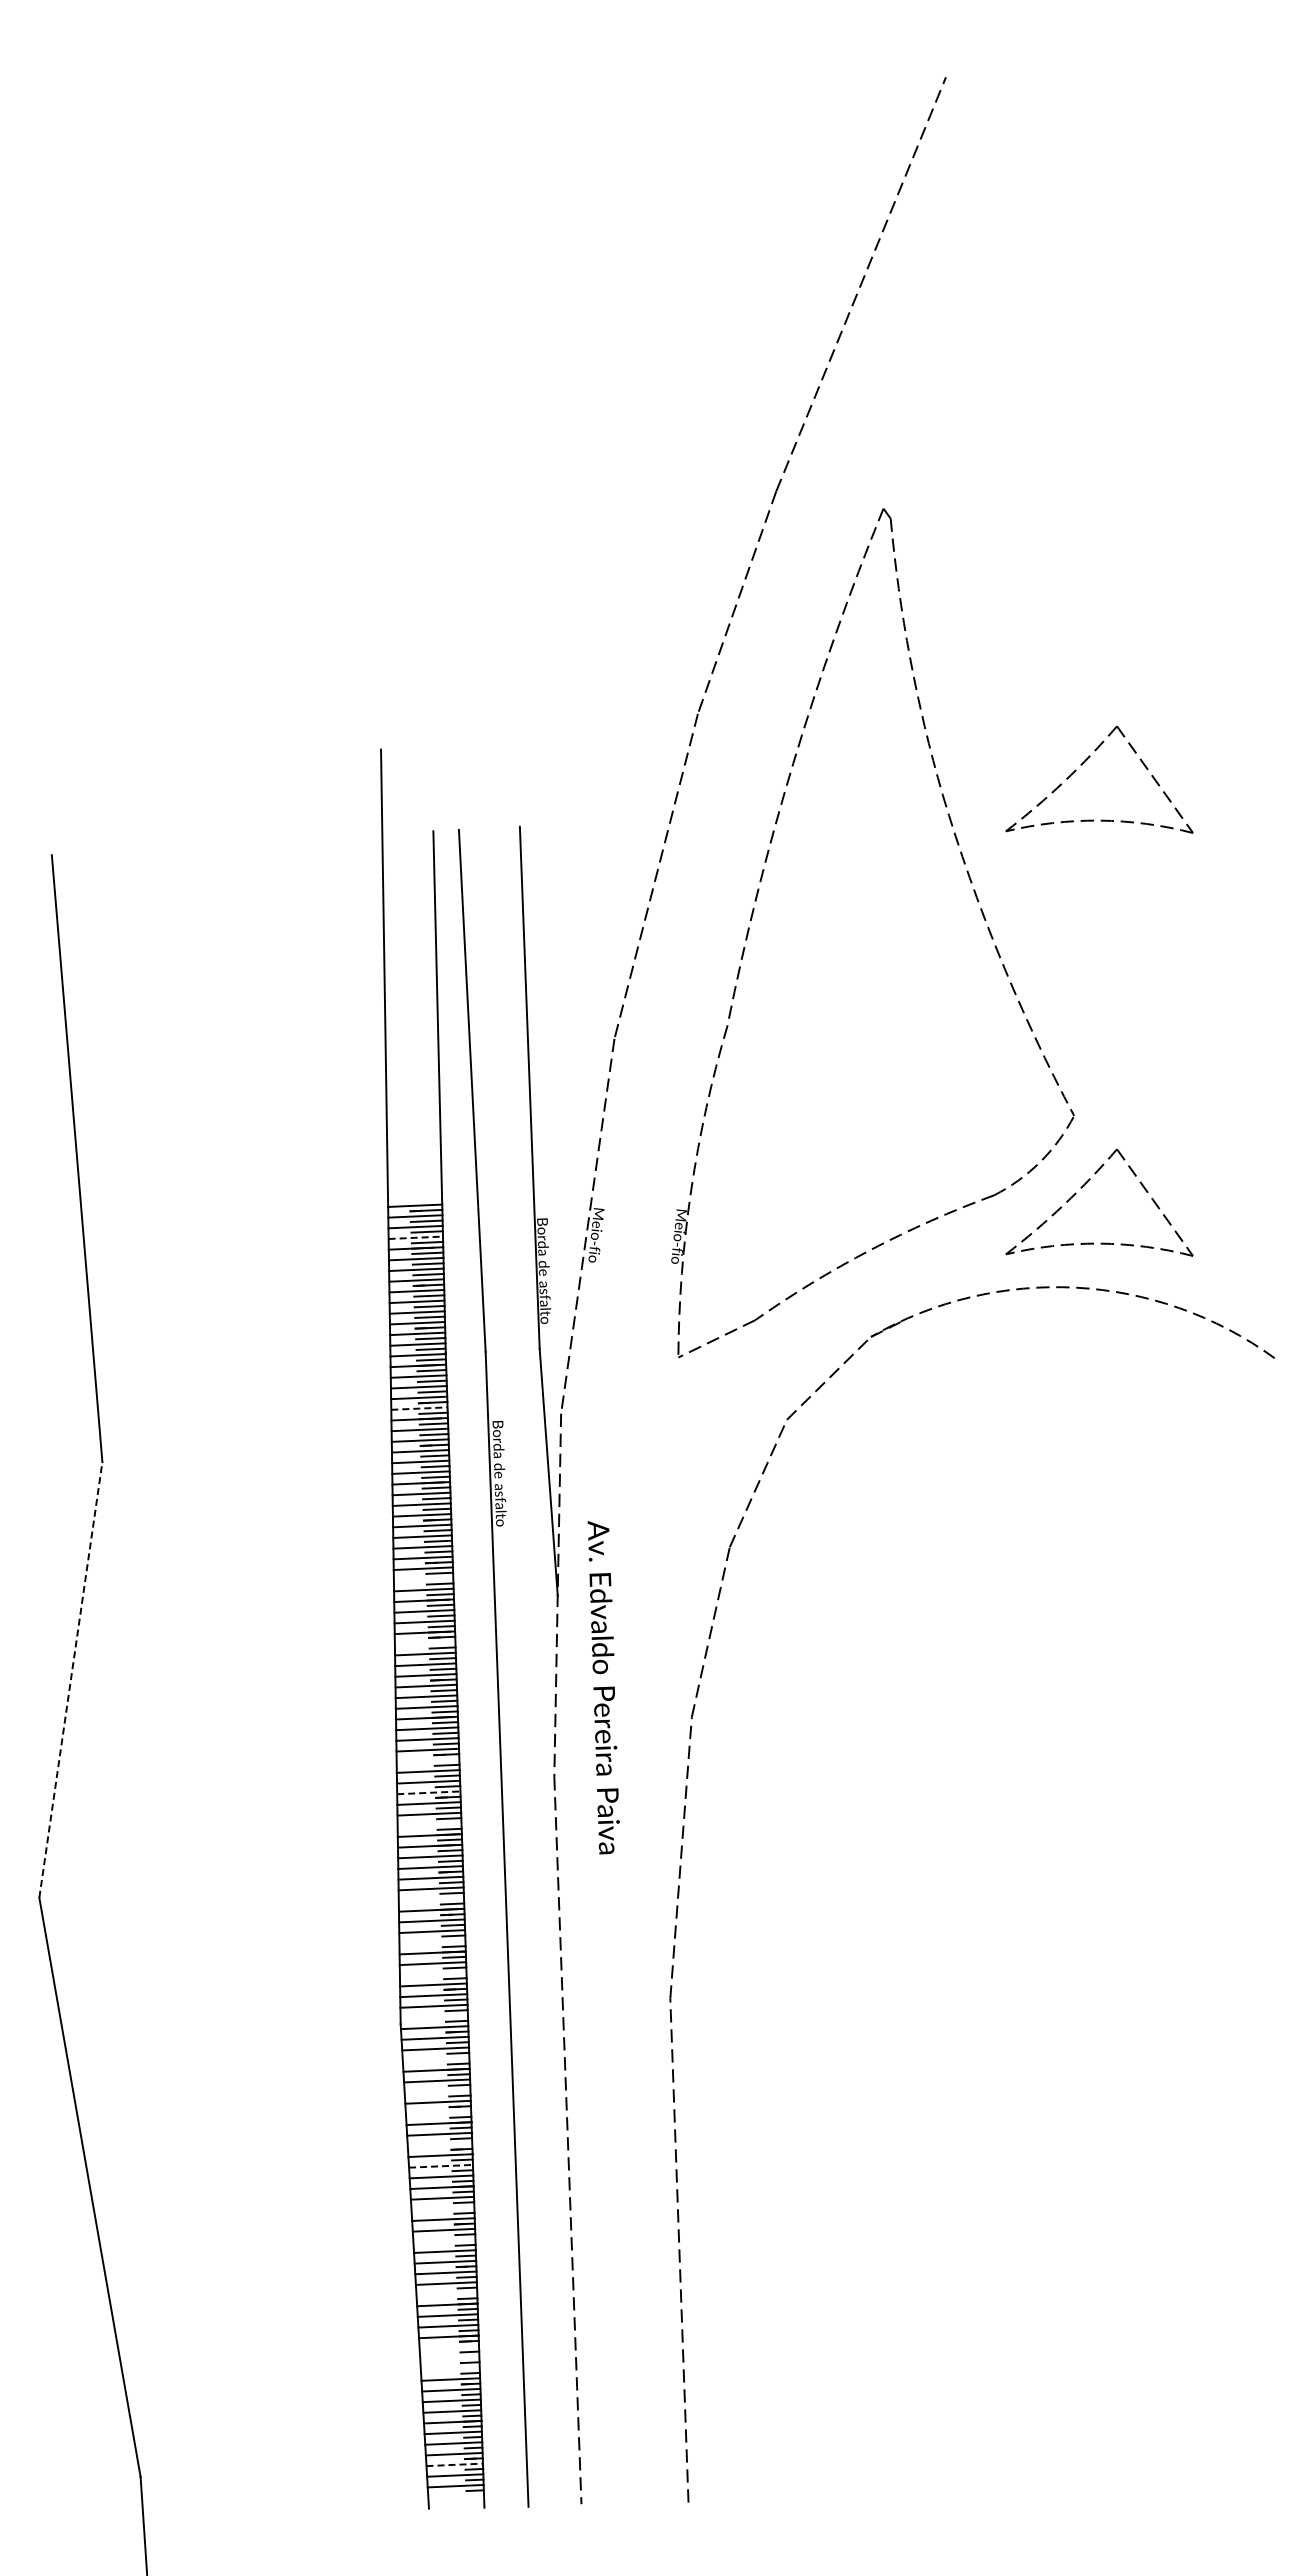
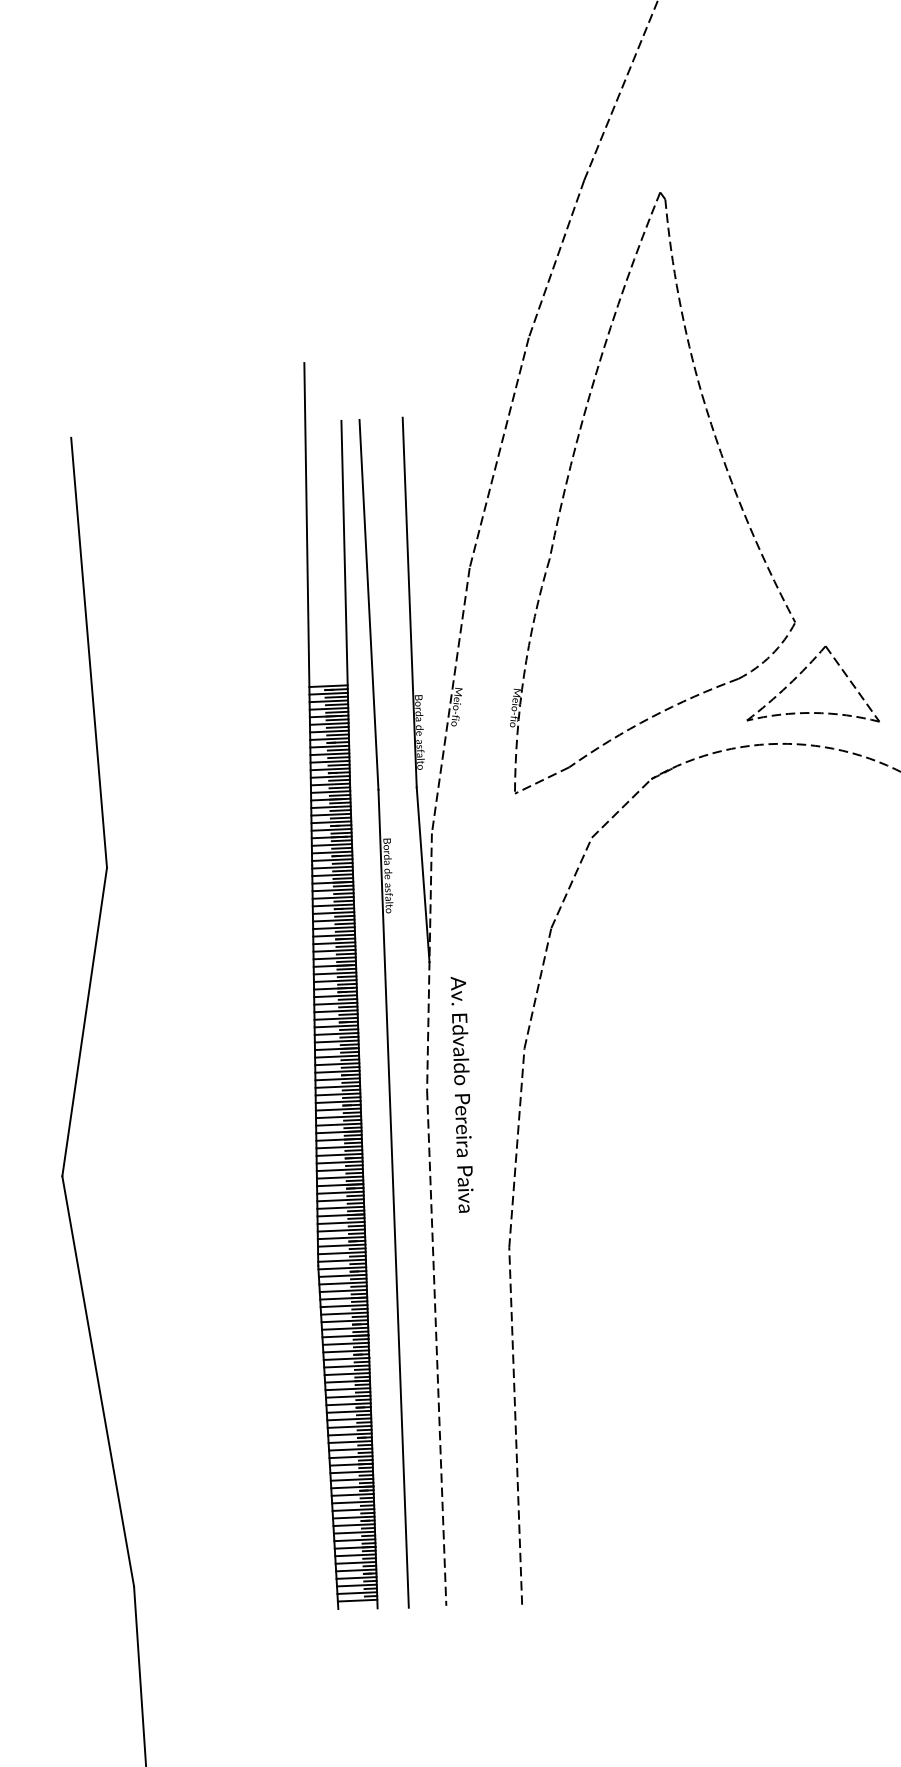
part: (1084, 763) -> (802, 372), removed
line: (416, 1237) -> (329, 708), dashed -> solid
line: (419, 1408) -> (331, 829), dashed -> solid
line: (423, 1579) -> (334, 950), added
line: (424, 1643) -> (335, 996), added
line: (70, 1679) -> (84, 1021), dashed -> solid
text: (603, 1687) -> (461, 1094), moved
line: (427, 1760) -> (337, 1079), added
line: (428, 1792) -> (337, 1101), dashed -> solid
line: (429, 1824) -> (338, 1124), added
line: (431, 1899) -> (340, 1177), added
line: (432, 1941) -> (340, 1207), added
line: (432, 1973) -> (340, 1229), added
line: (433, 2016) -> (341, 1260), added
line: (435, 2059) -> (342, 1290), added
line: (437, 2091) -> (344, 1313), added
line: (438, 2112) -> (345, 1328), added
line: (439, 2144) -> (345, 1351), added
line: (441, 2166) -> (347, 1366), dashed -> solid
line: (442, 2208) -> (347, 1396), added
line: (444, 2240) -> (349, 1419), added
line: (446, 2293) -> (350, 1456), added
line: (449, 2347) -> (352, 1494), added
line: (449, 2357) -> (352, 1501), added
line: (449, 2368) -> (352, 1509), added
line: (455, 2464) -> (357, 1577), dashed -> solid
line: (456, 2496) -> (357, 1600), added

